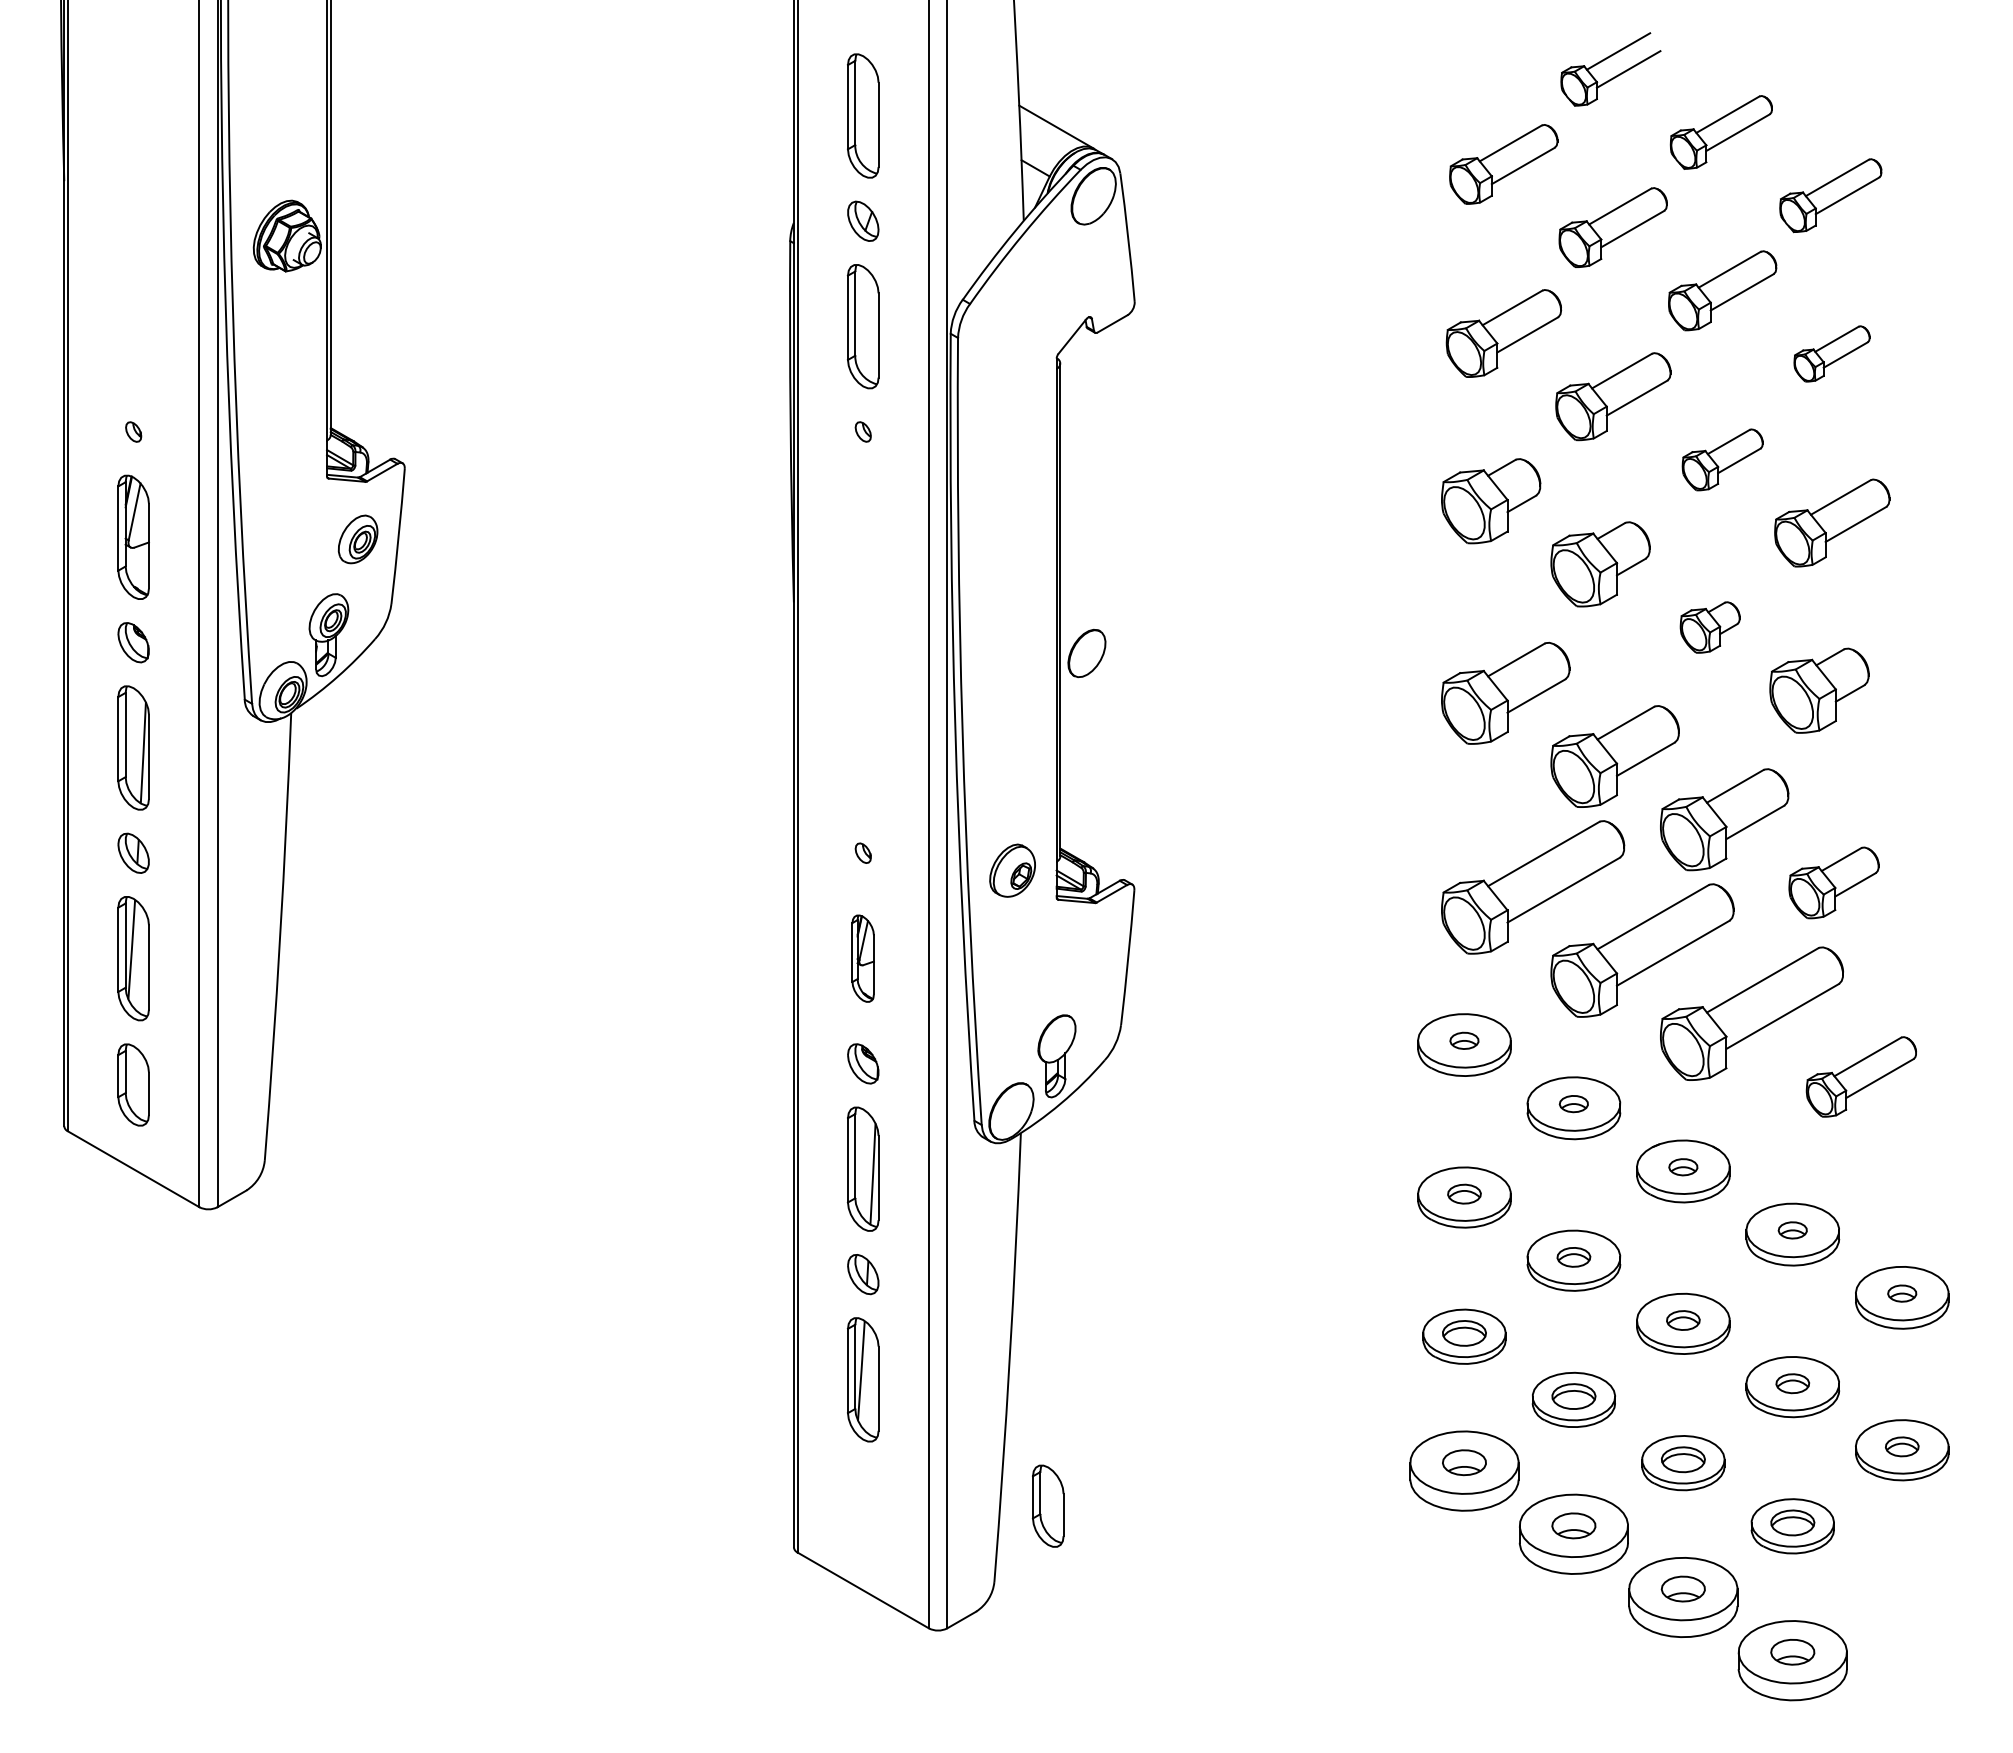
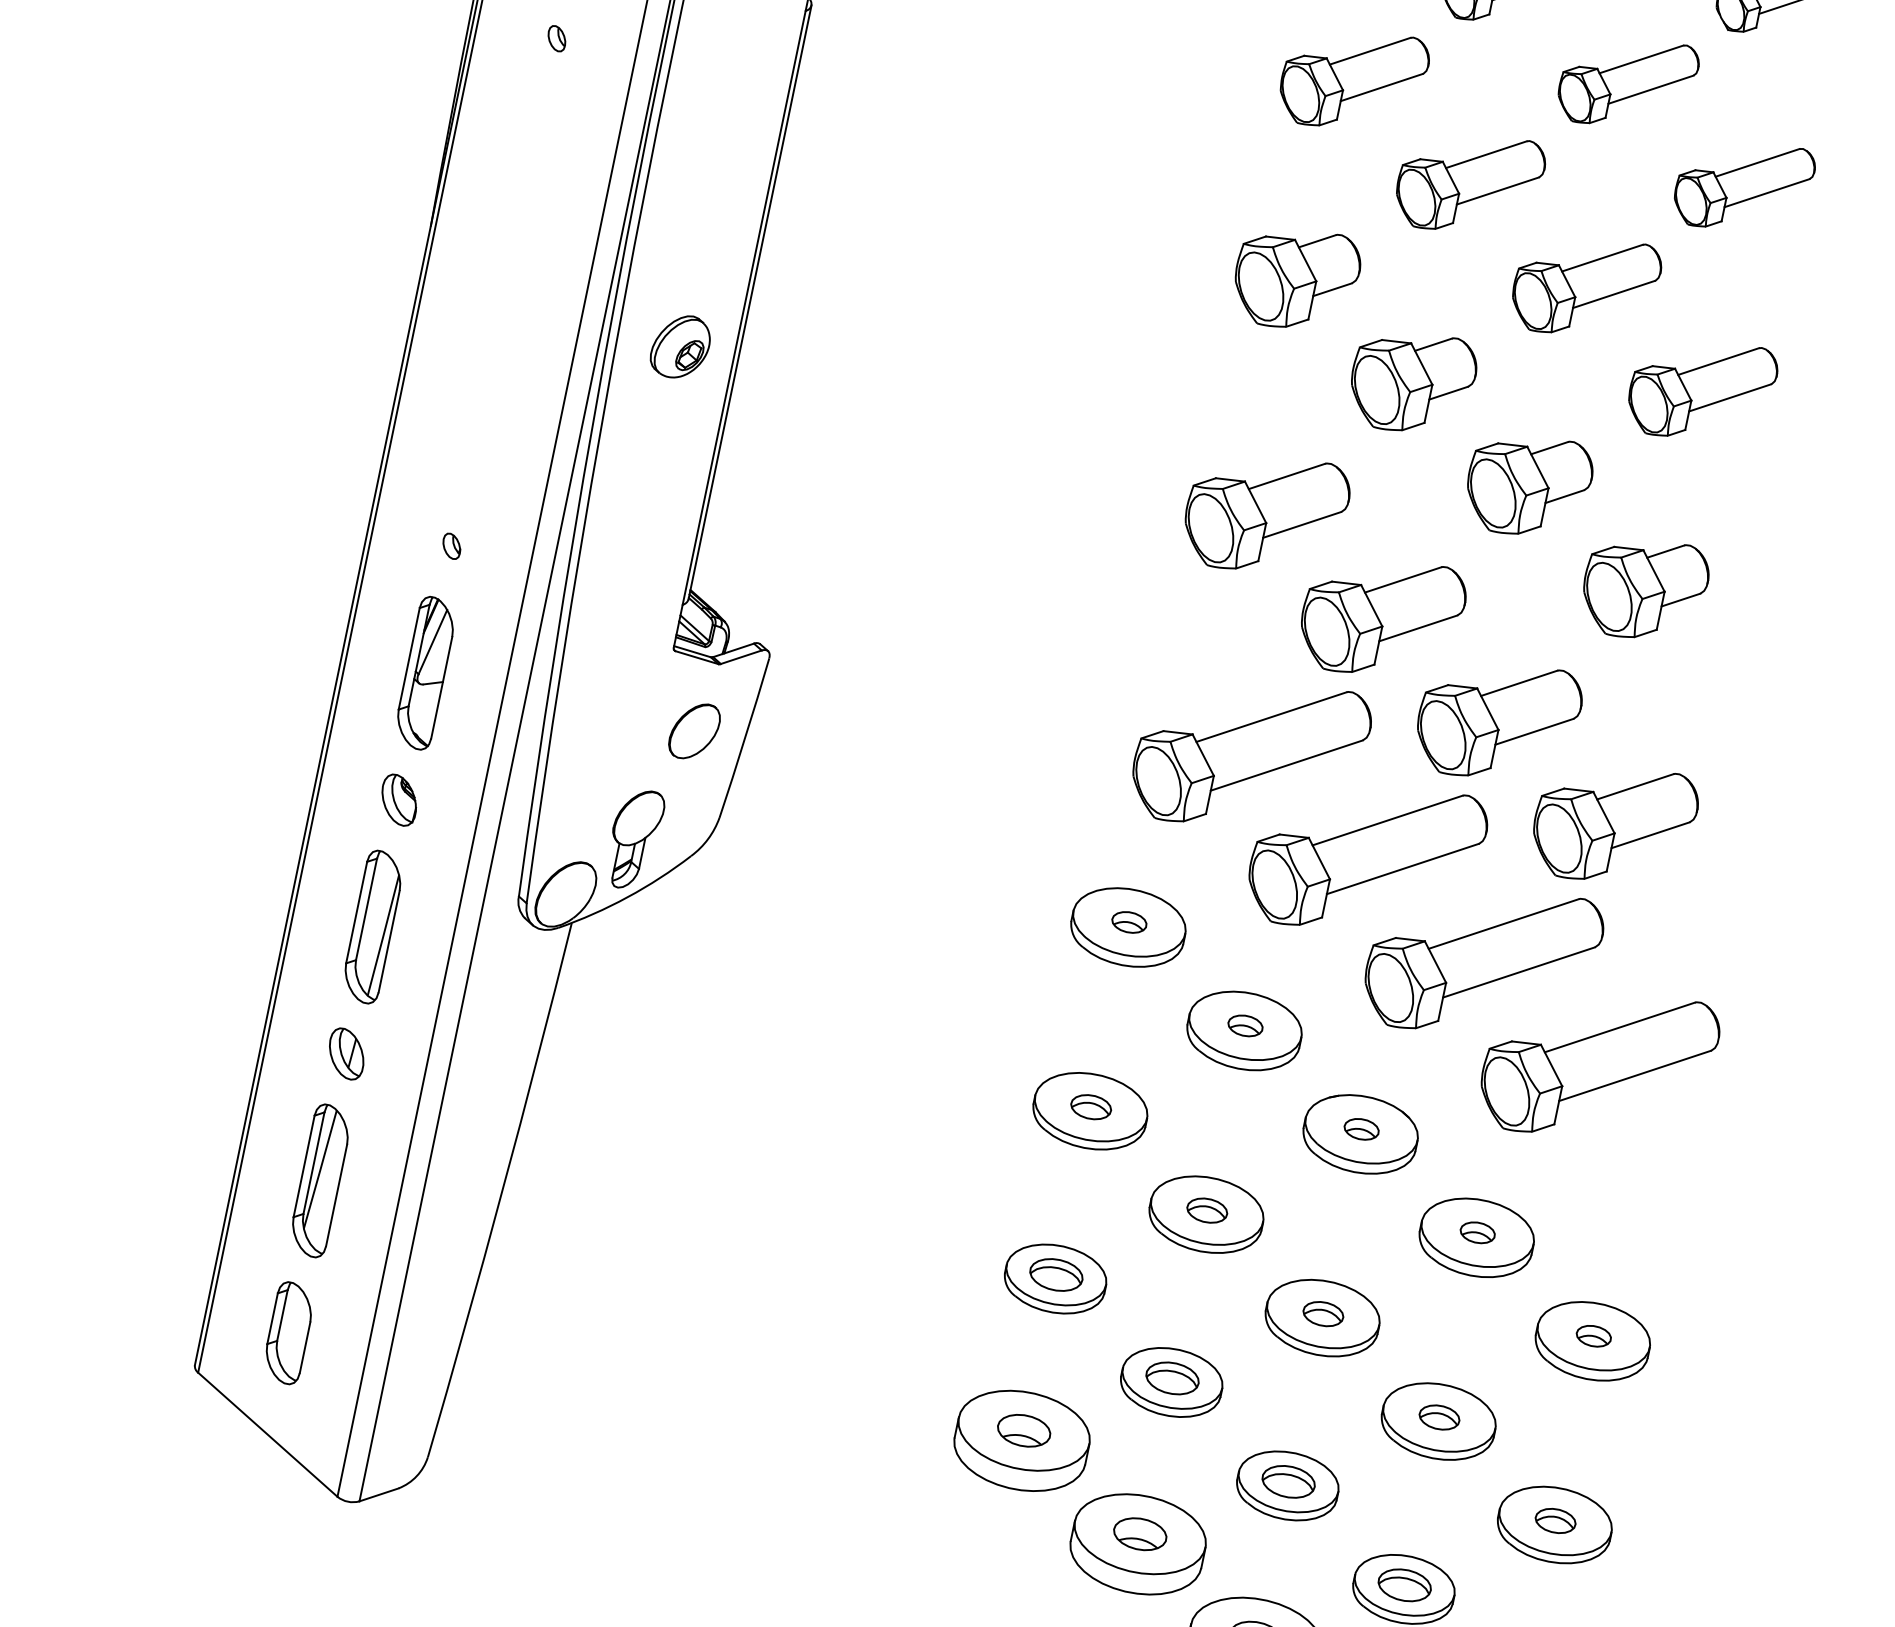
part: (1831, 353) -> (1743, 185), size x1.43
part: (1722, 459) -> (1585, 286), size x1.43
part: (1710, 627) -> (1529, 485), size x1.67
part: (1086, 653) -> (693, 731), moved
part: (1012, 870) -> (680, 346), moved
part: (1833, 882) -> (1613, 823), size x1.43
part: (862, 958) -> (424, 672), size x1.43
part: (1861, 1076) -> (1598, 1064), size x1.67
part: (1047, 1505) -> (288, 1332), moved

